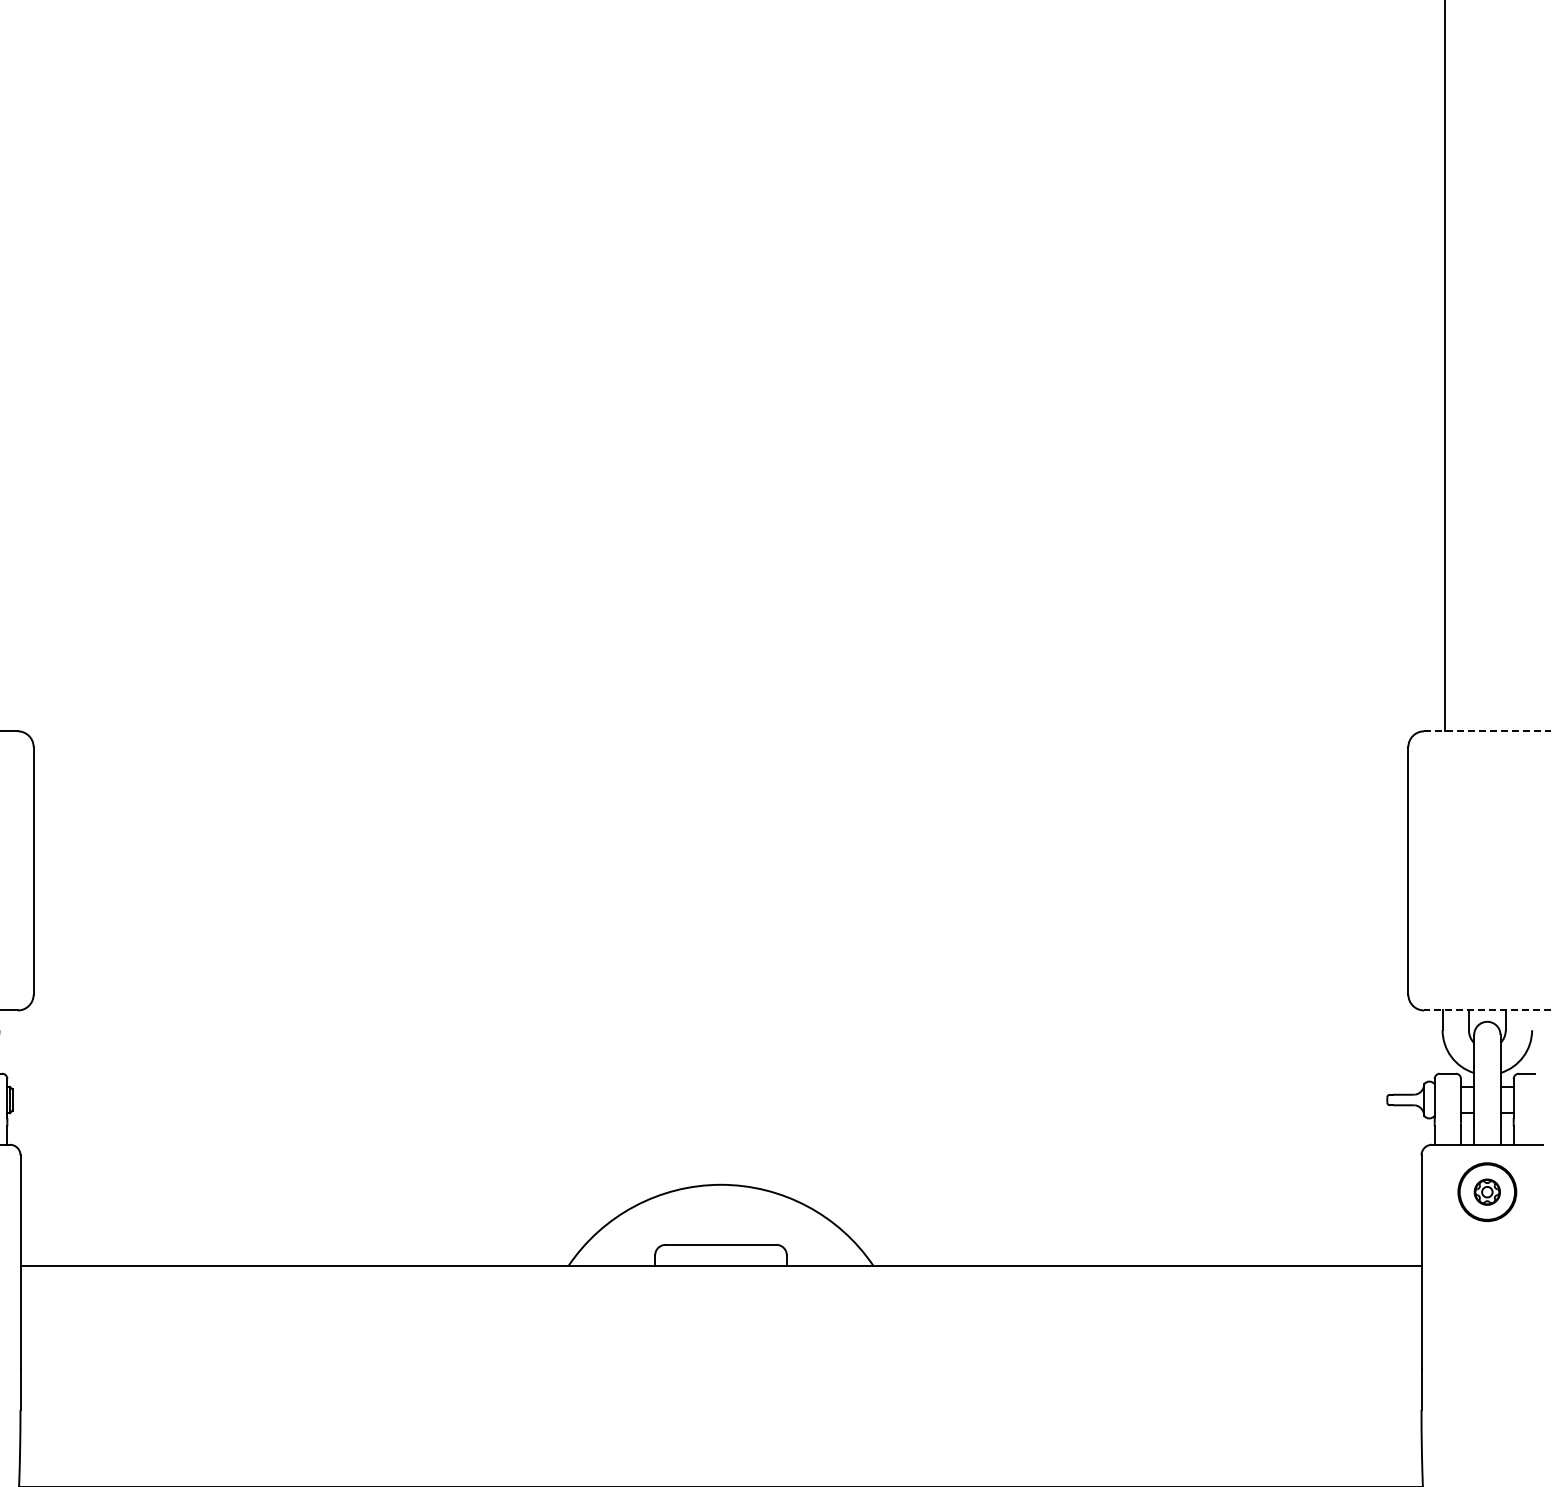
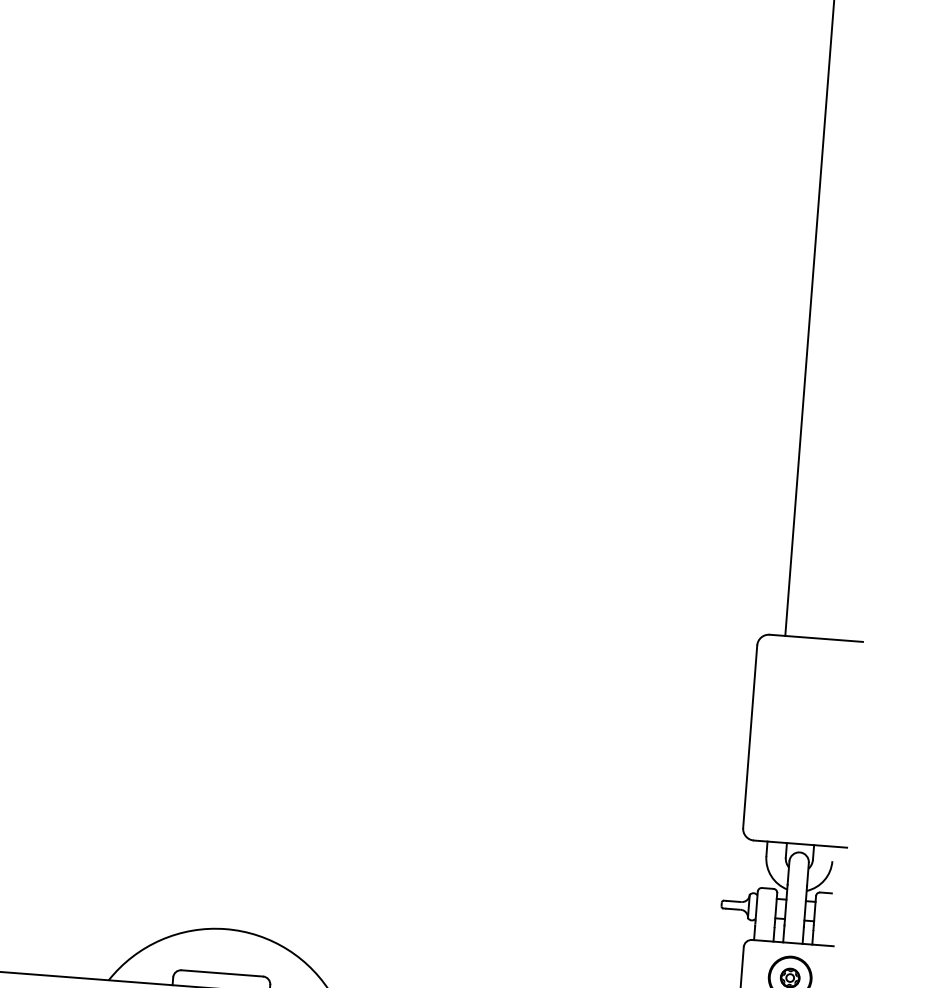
line: (1487, 731) -> (816, 638), dashed -> solid
line: (1486, 1010) -> (799, 844), dashed -> solid

